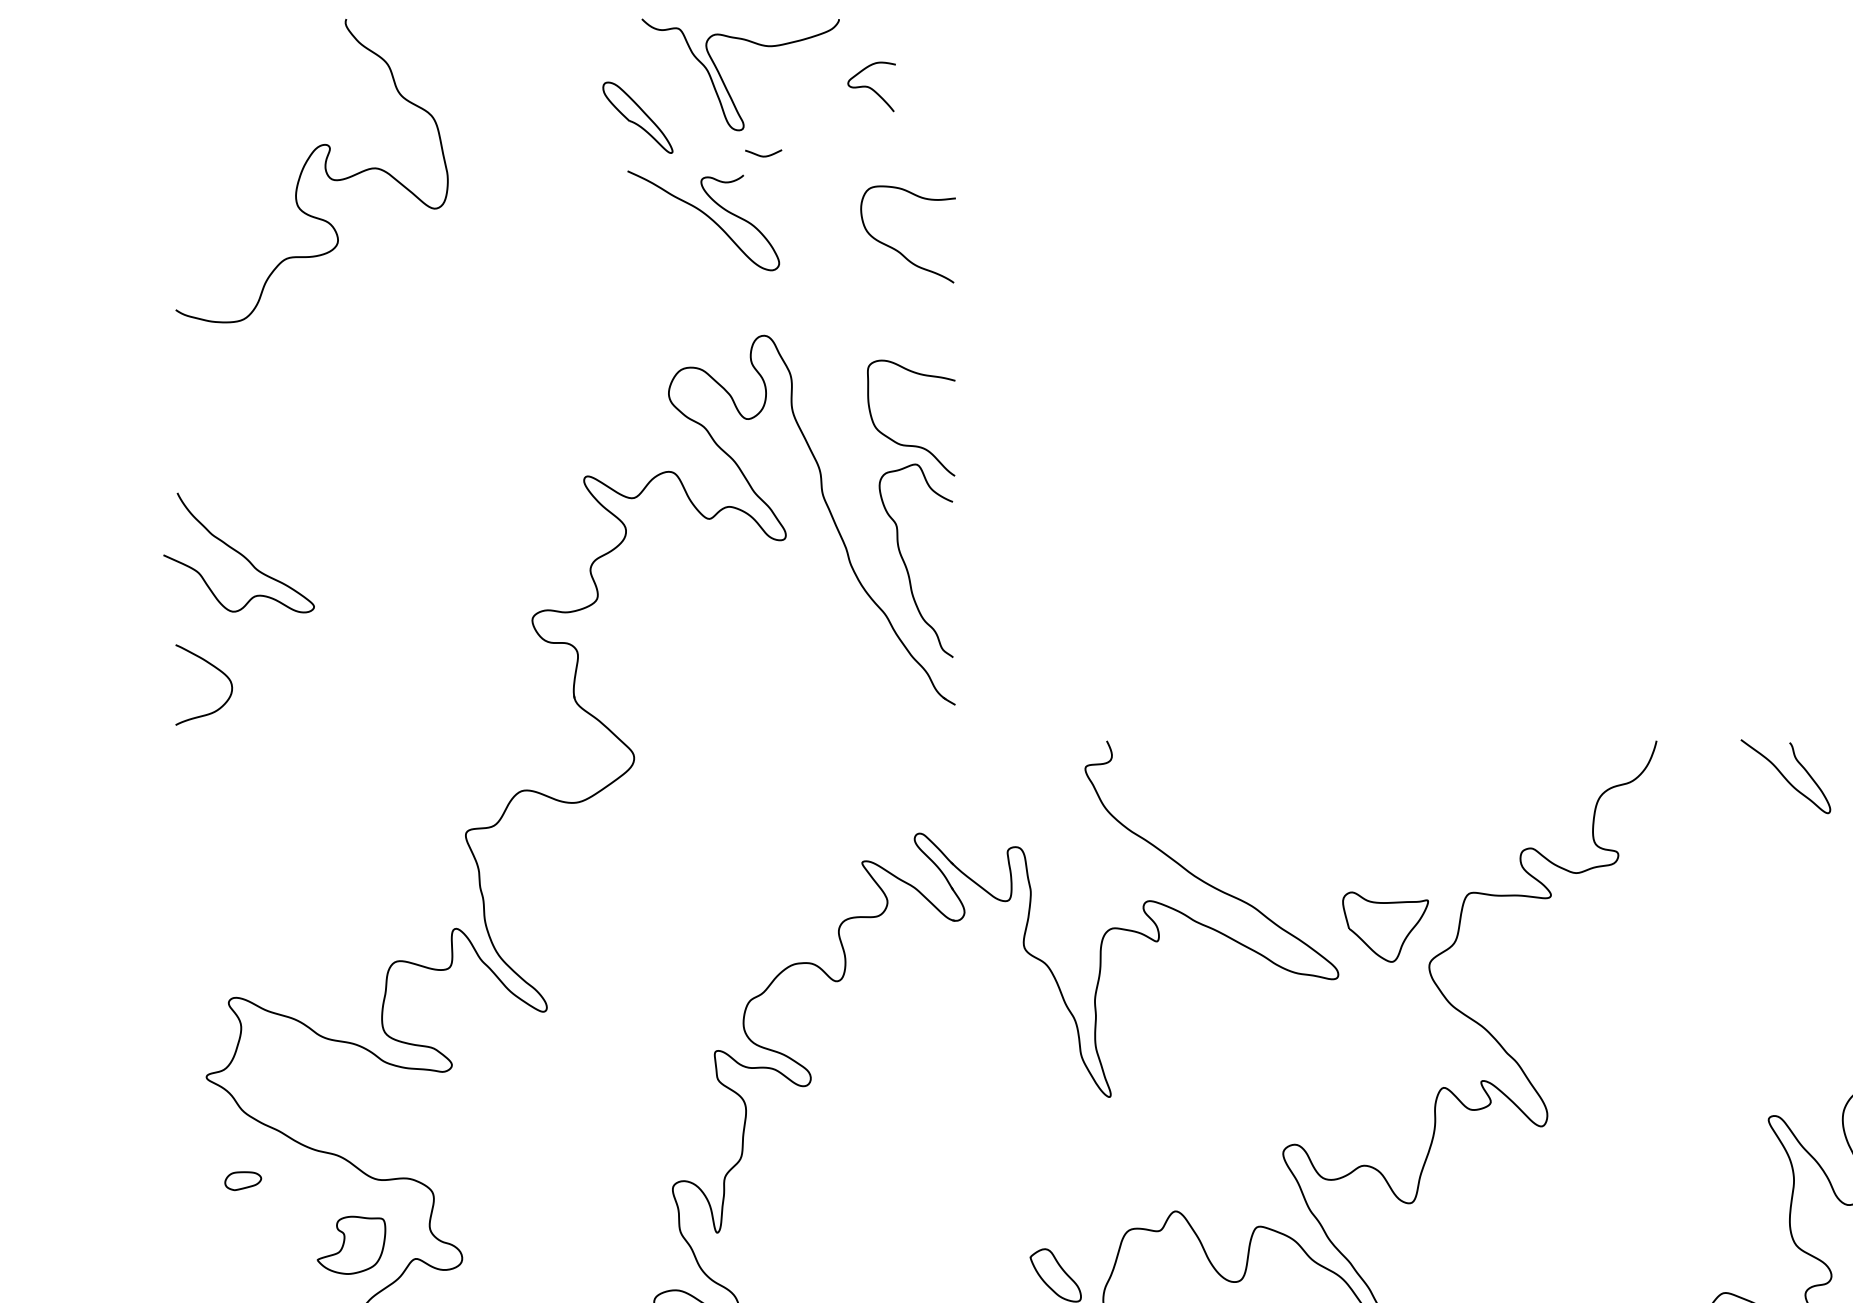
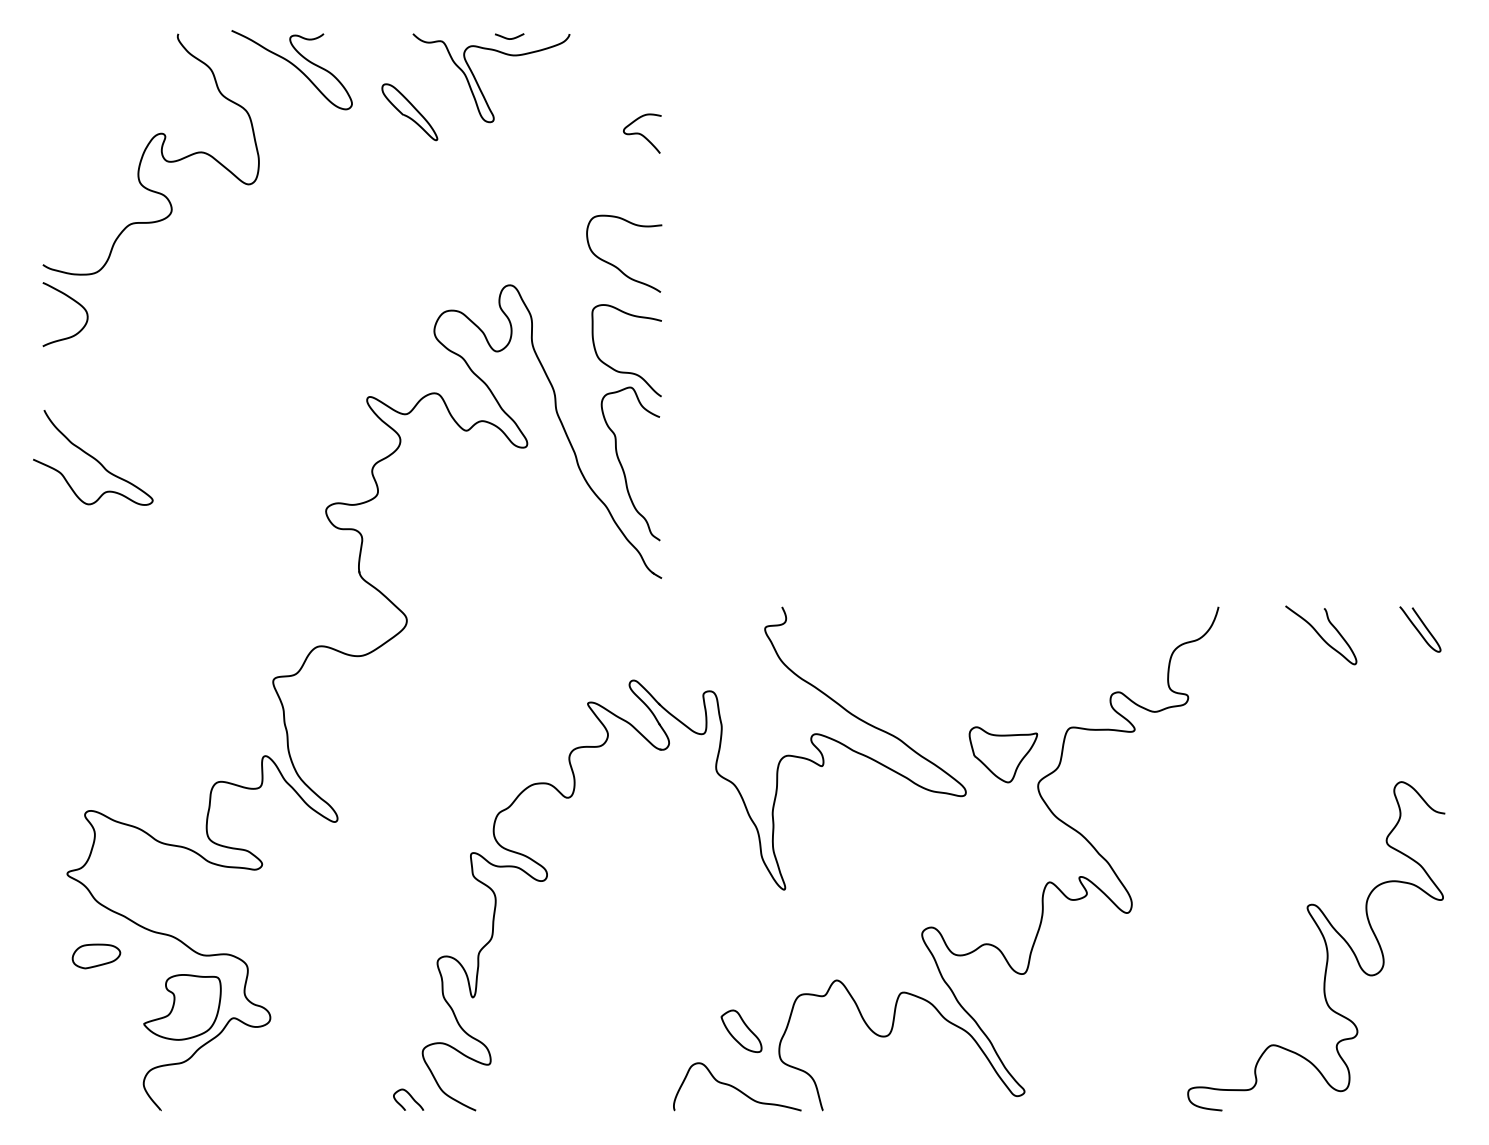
curve: (870, 86) -> (641, 133), moved
curve: (763, 155) -> (509, 38), moved
curve: (705, 216) -> (293, 66), moved
curve: (896, 249) -> (615, 265), moved
curve: (218, 671) -> (76, 303), moved
part: (243, 1181) -> (96, 956), size x1.67
part: (351, 1245) -> (182, 1007), size x1.43

